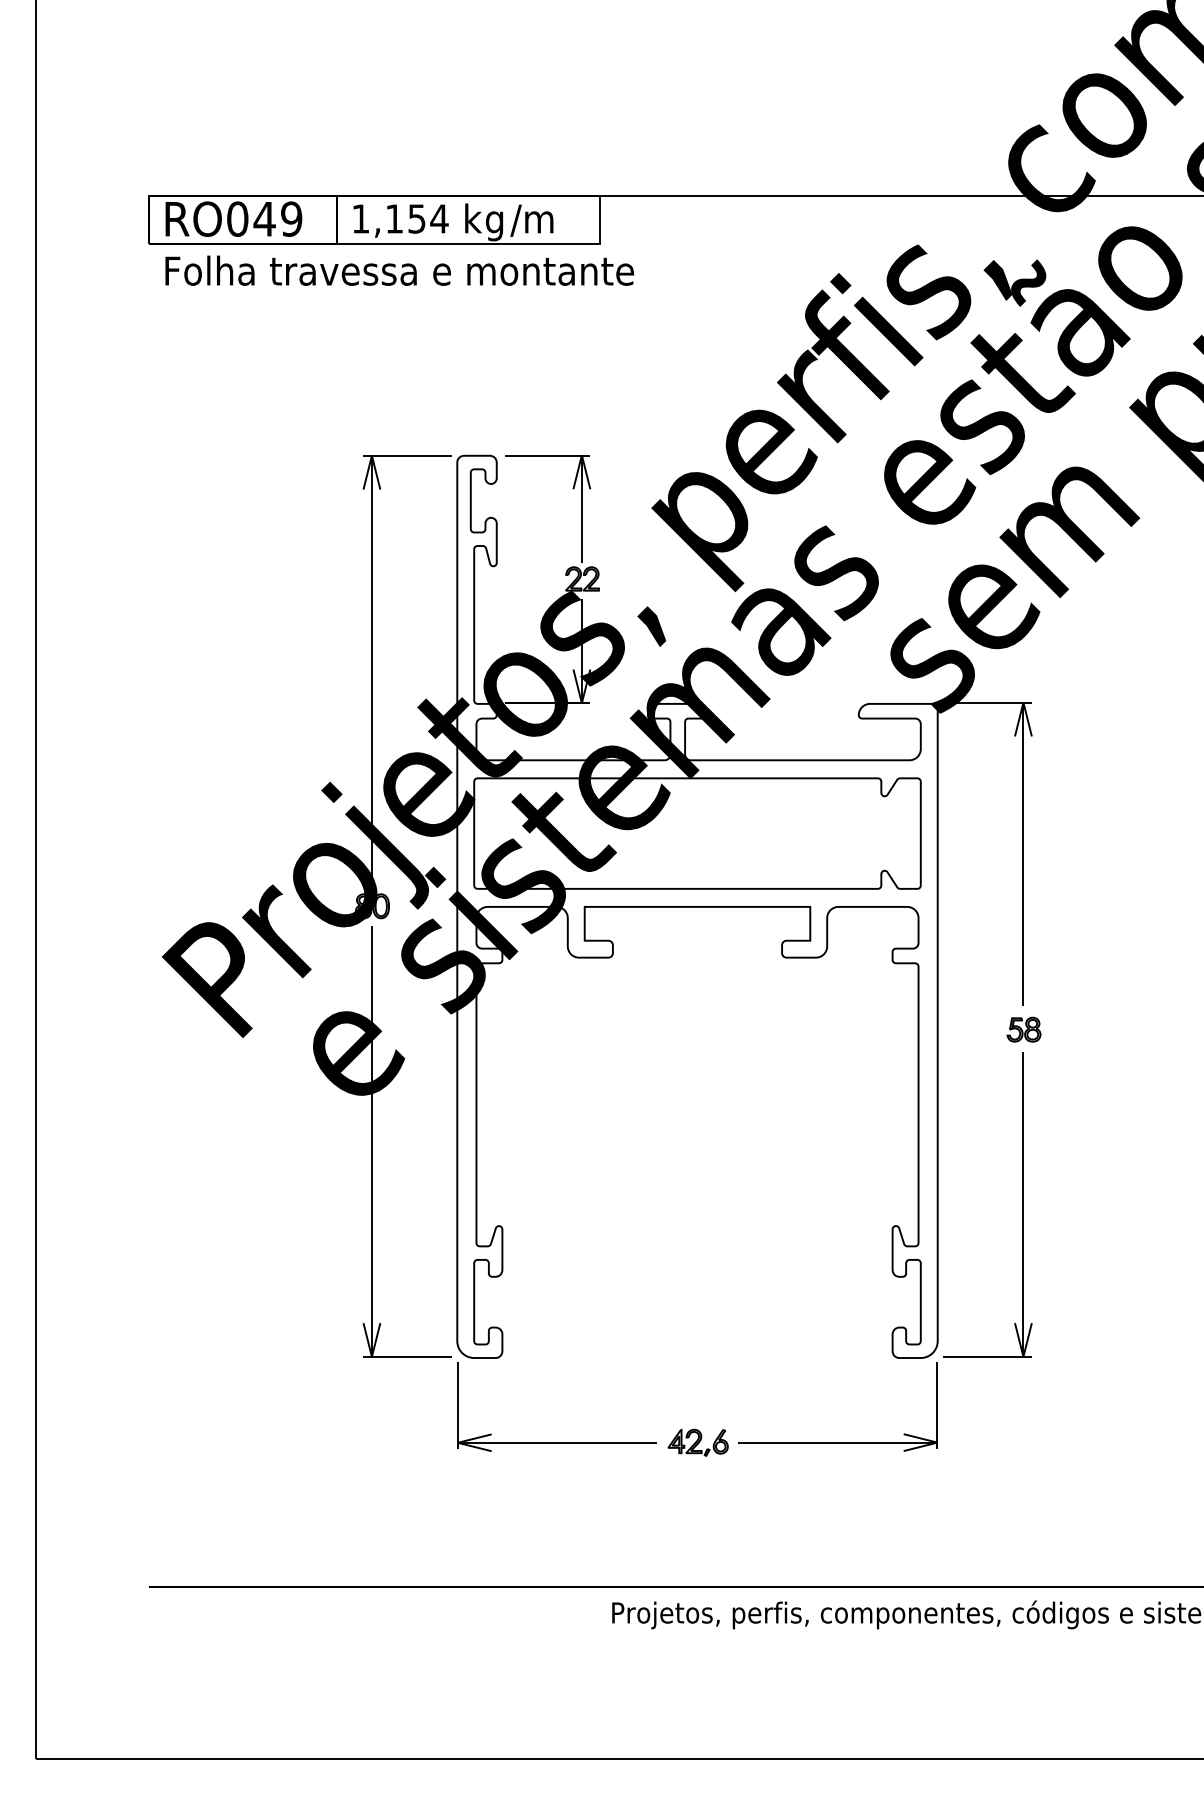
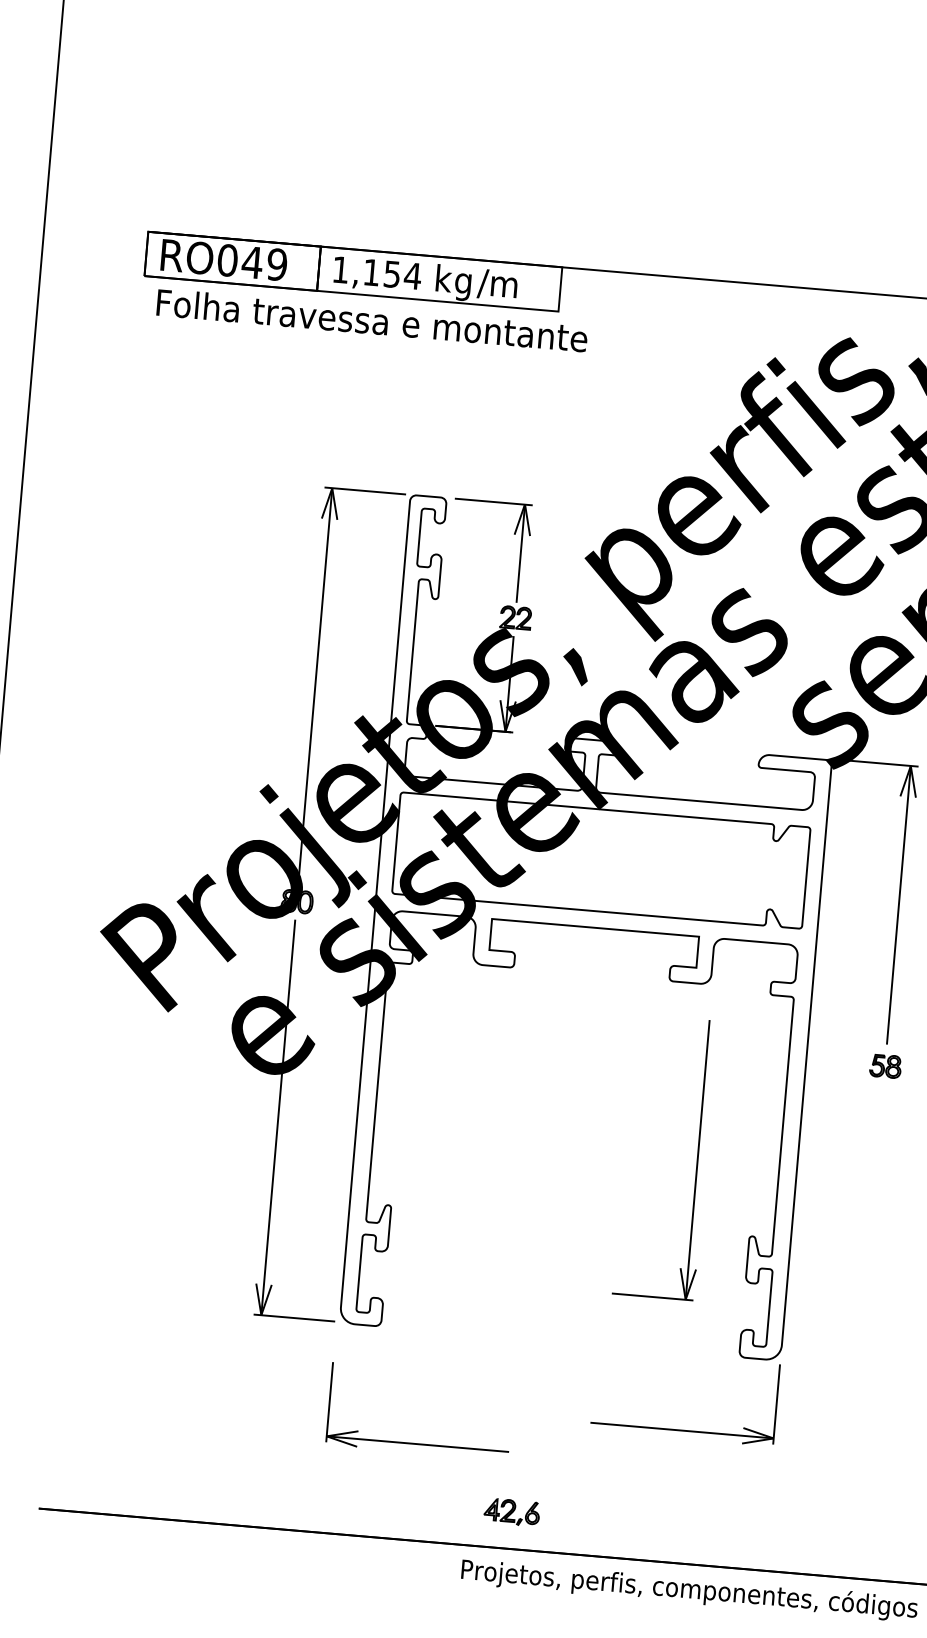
part: (1022, 1204) -> (696, 1159), moved
part: (556, 1442) -> (417, 1443), moved
part: (697, 1442) -> (511, 1511), moved

